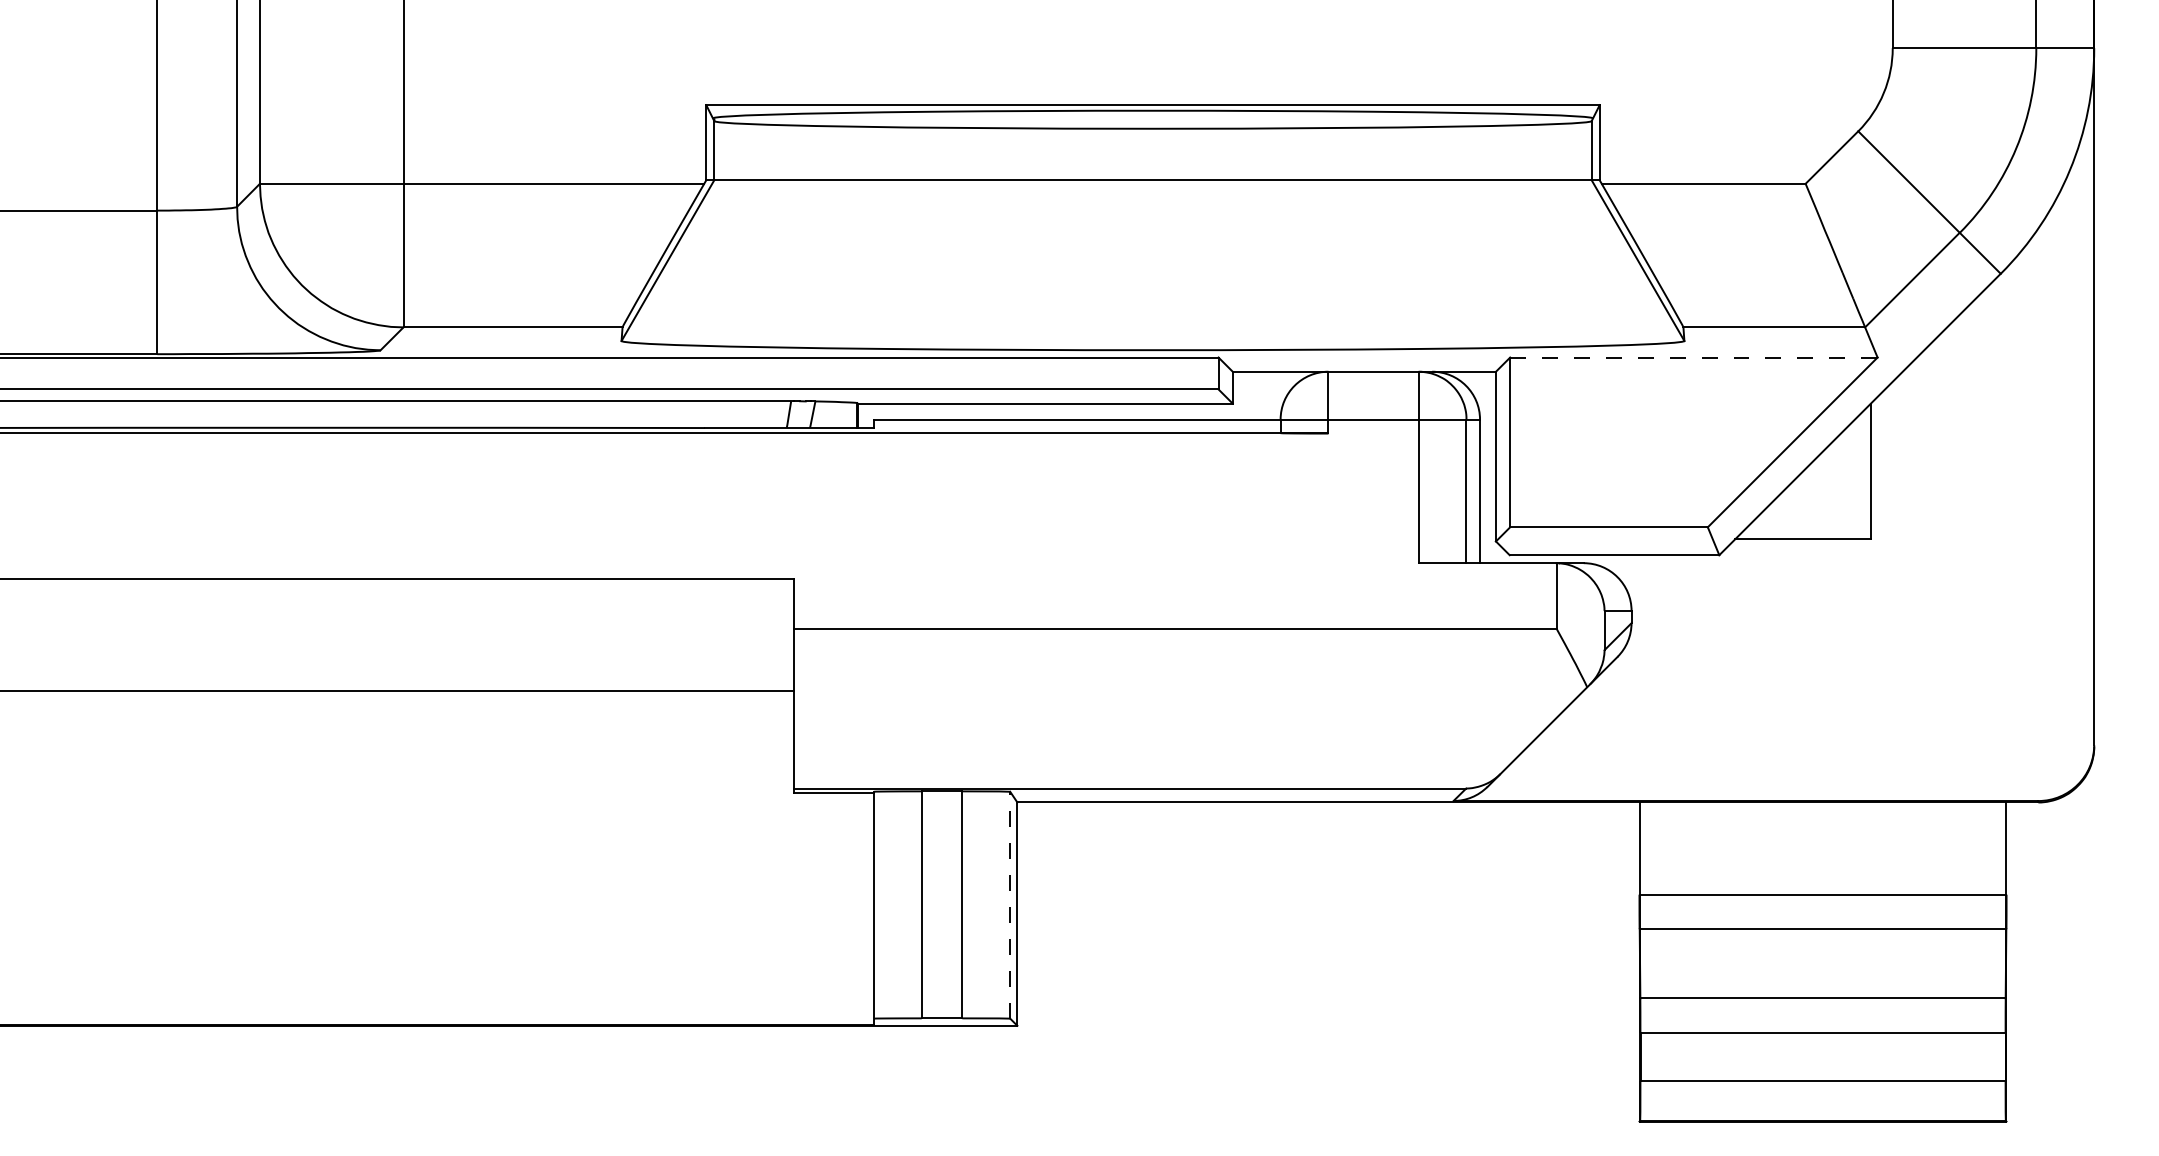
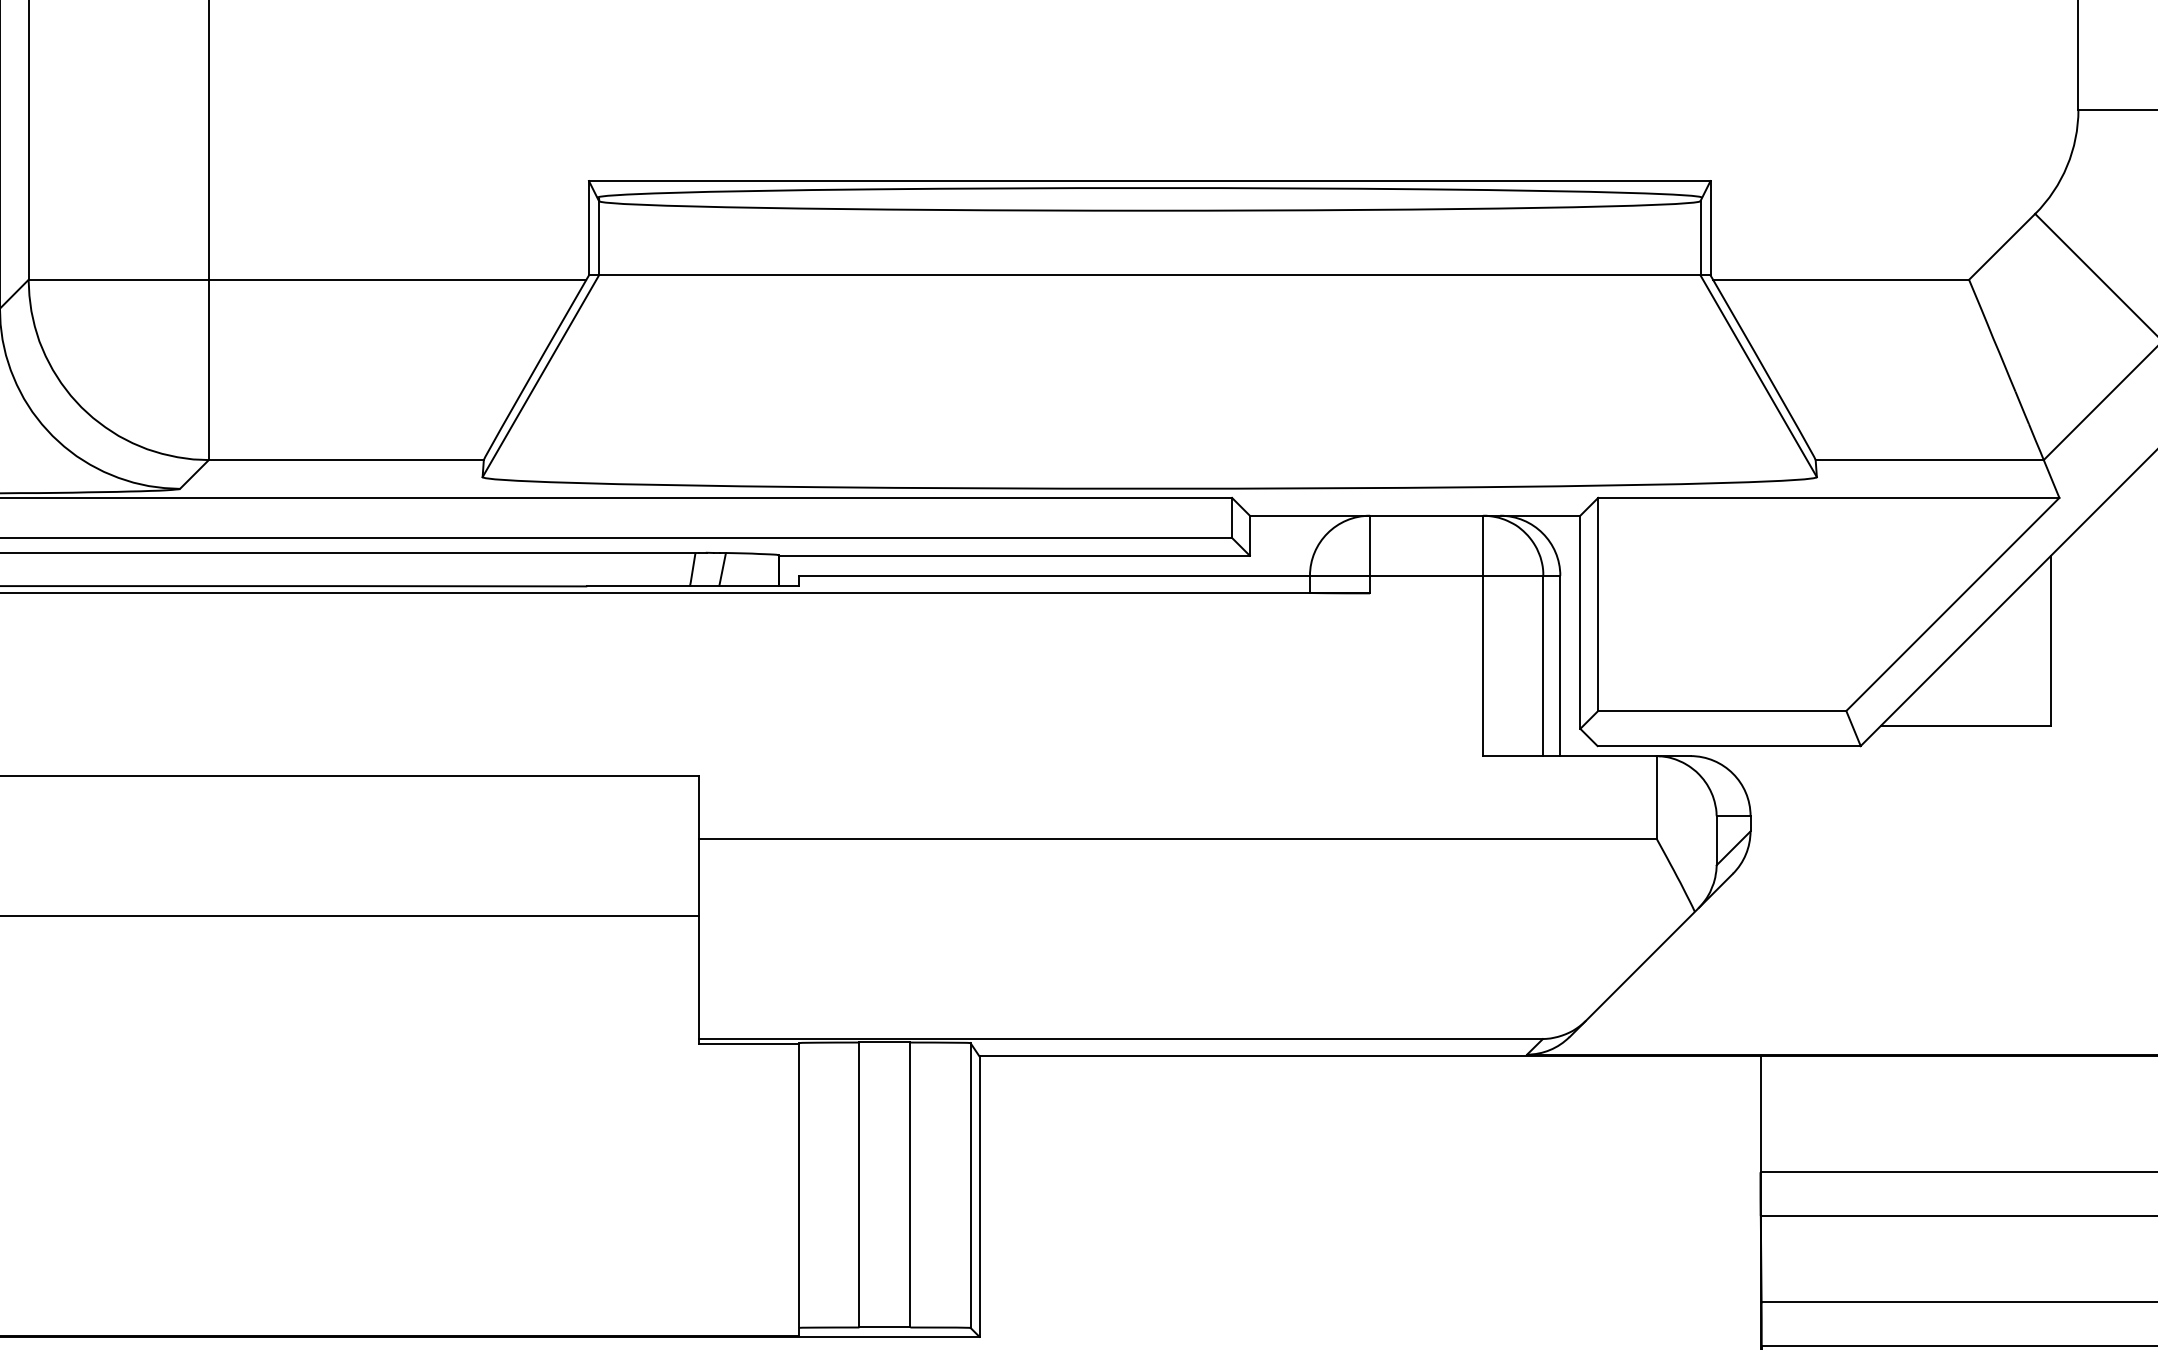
line: (1693, 357) -> (1828, 497), dashed -> solid
line: (1010, 904) -> (970, 1184), dashed -> solid

